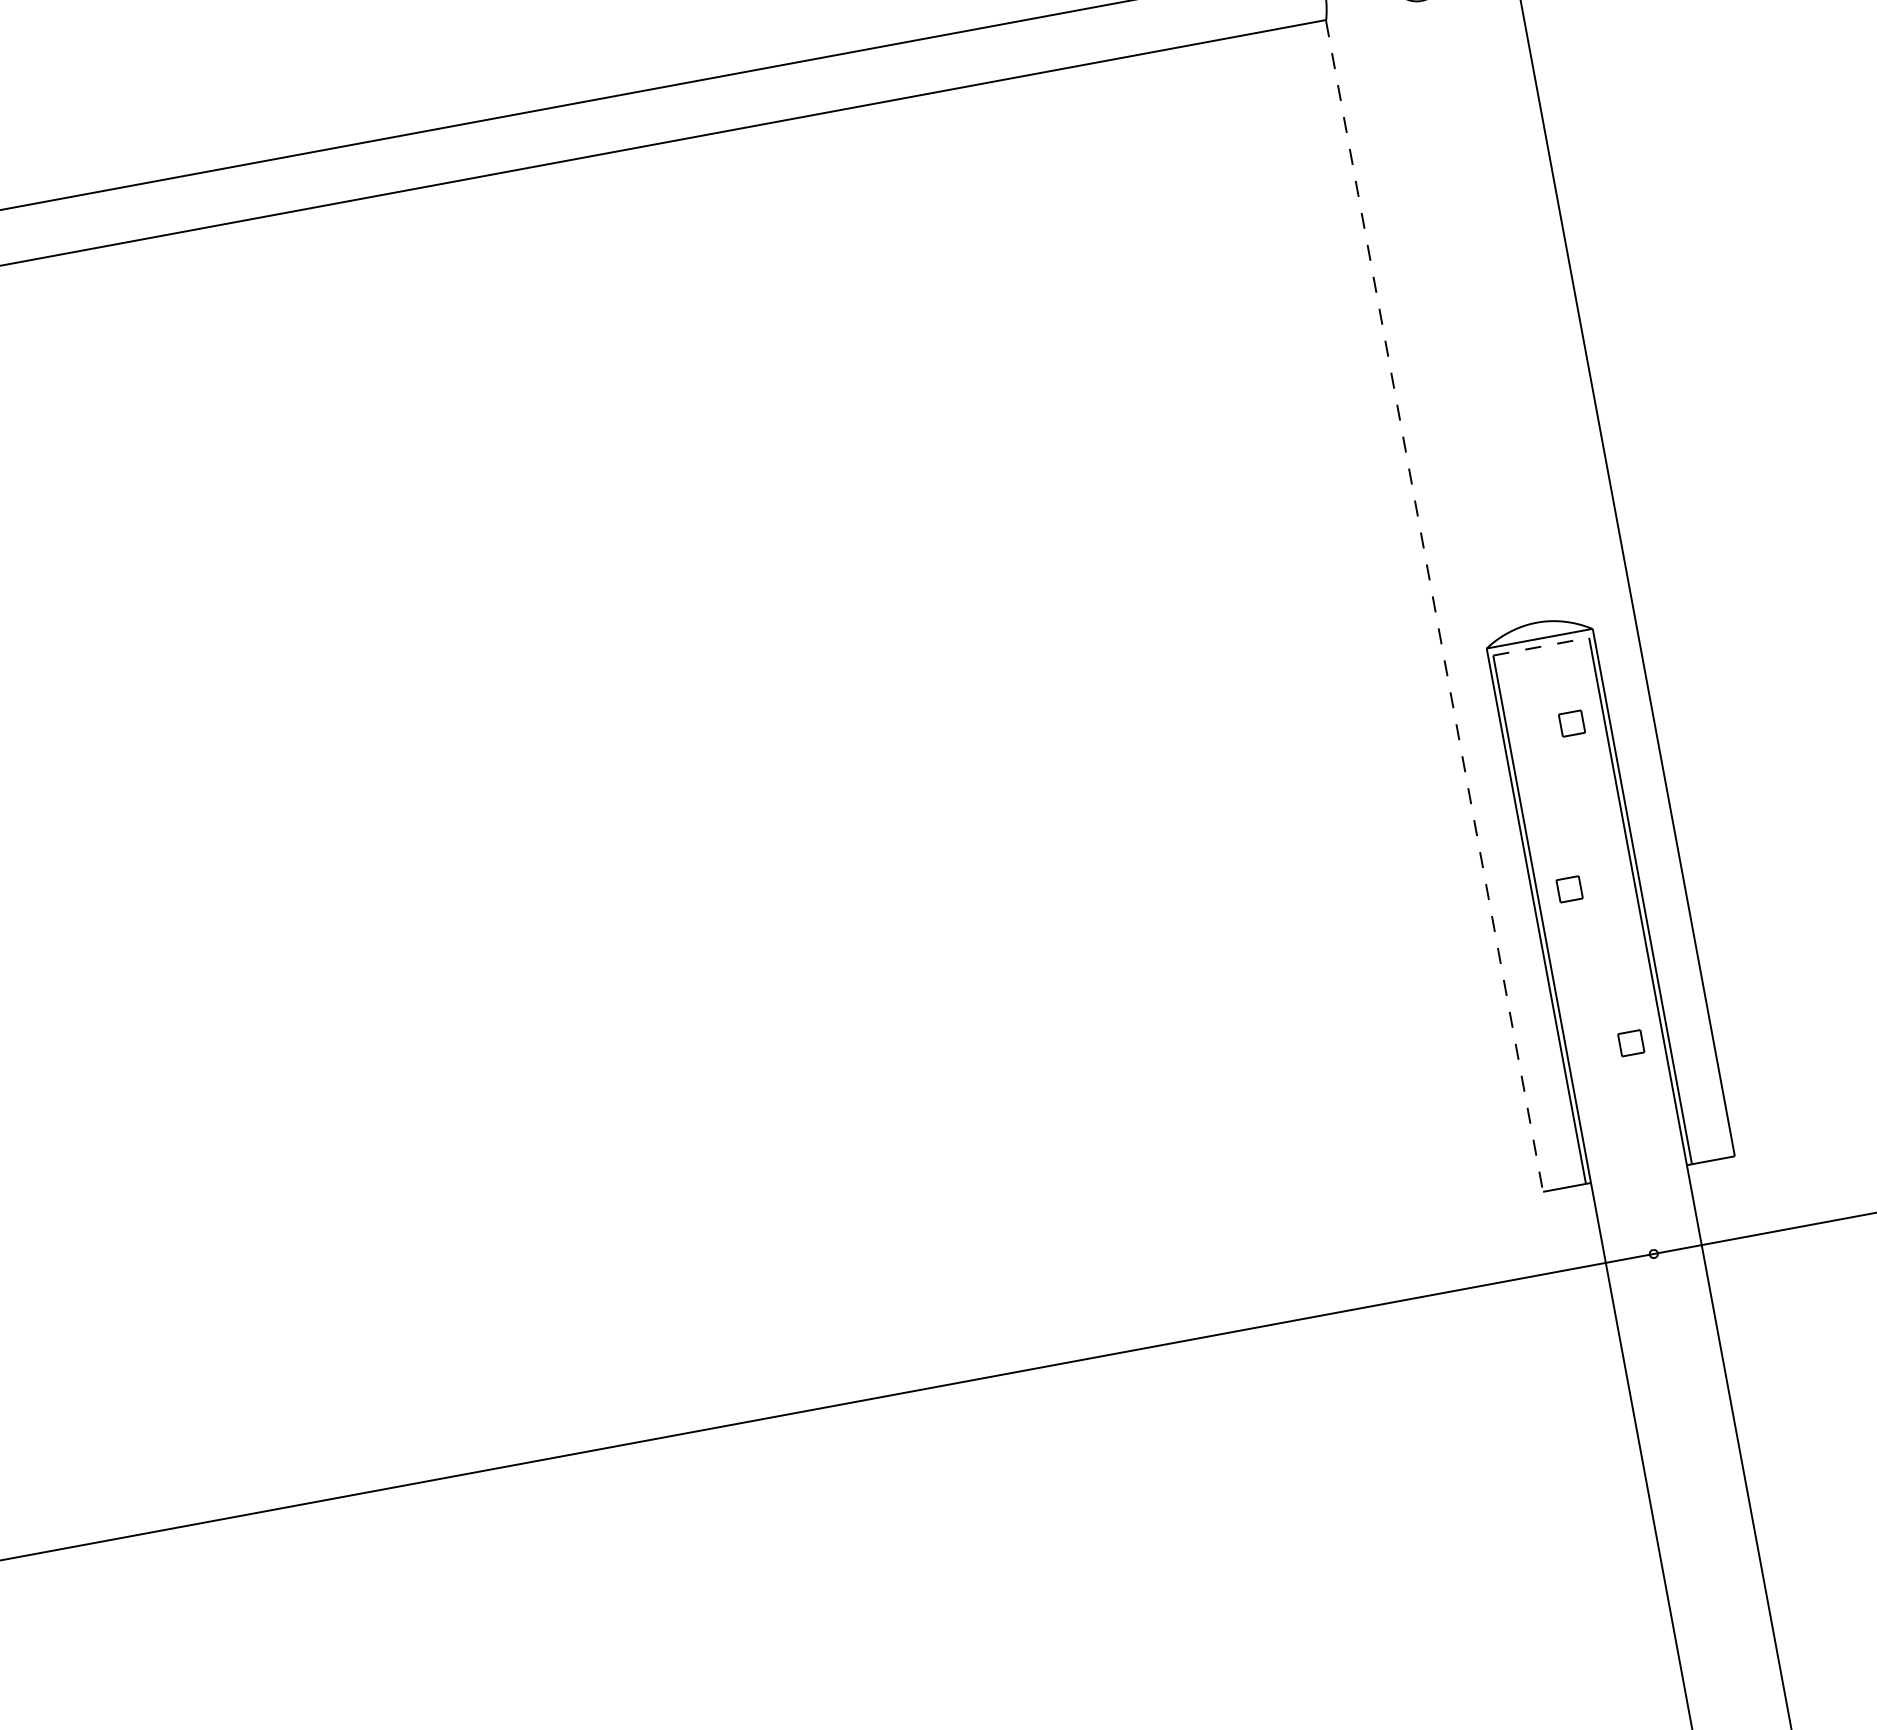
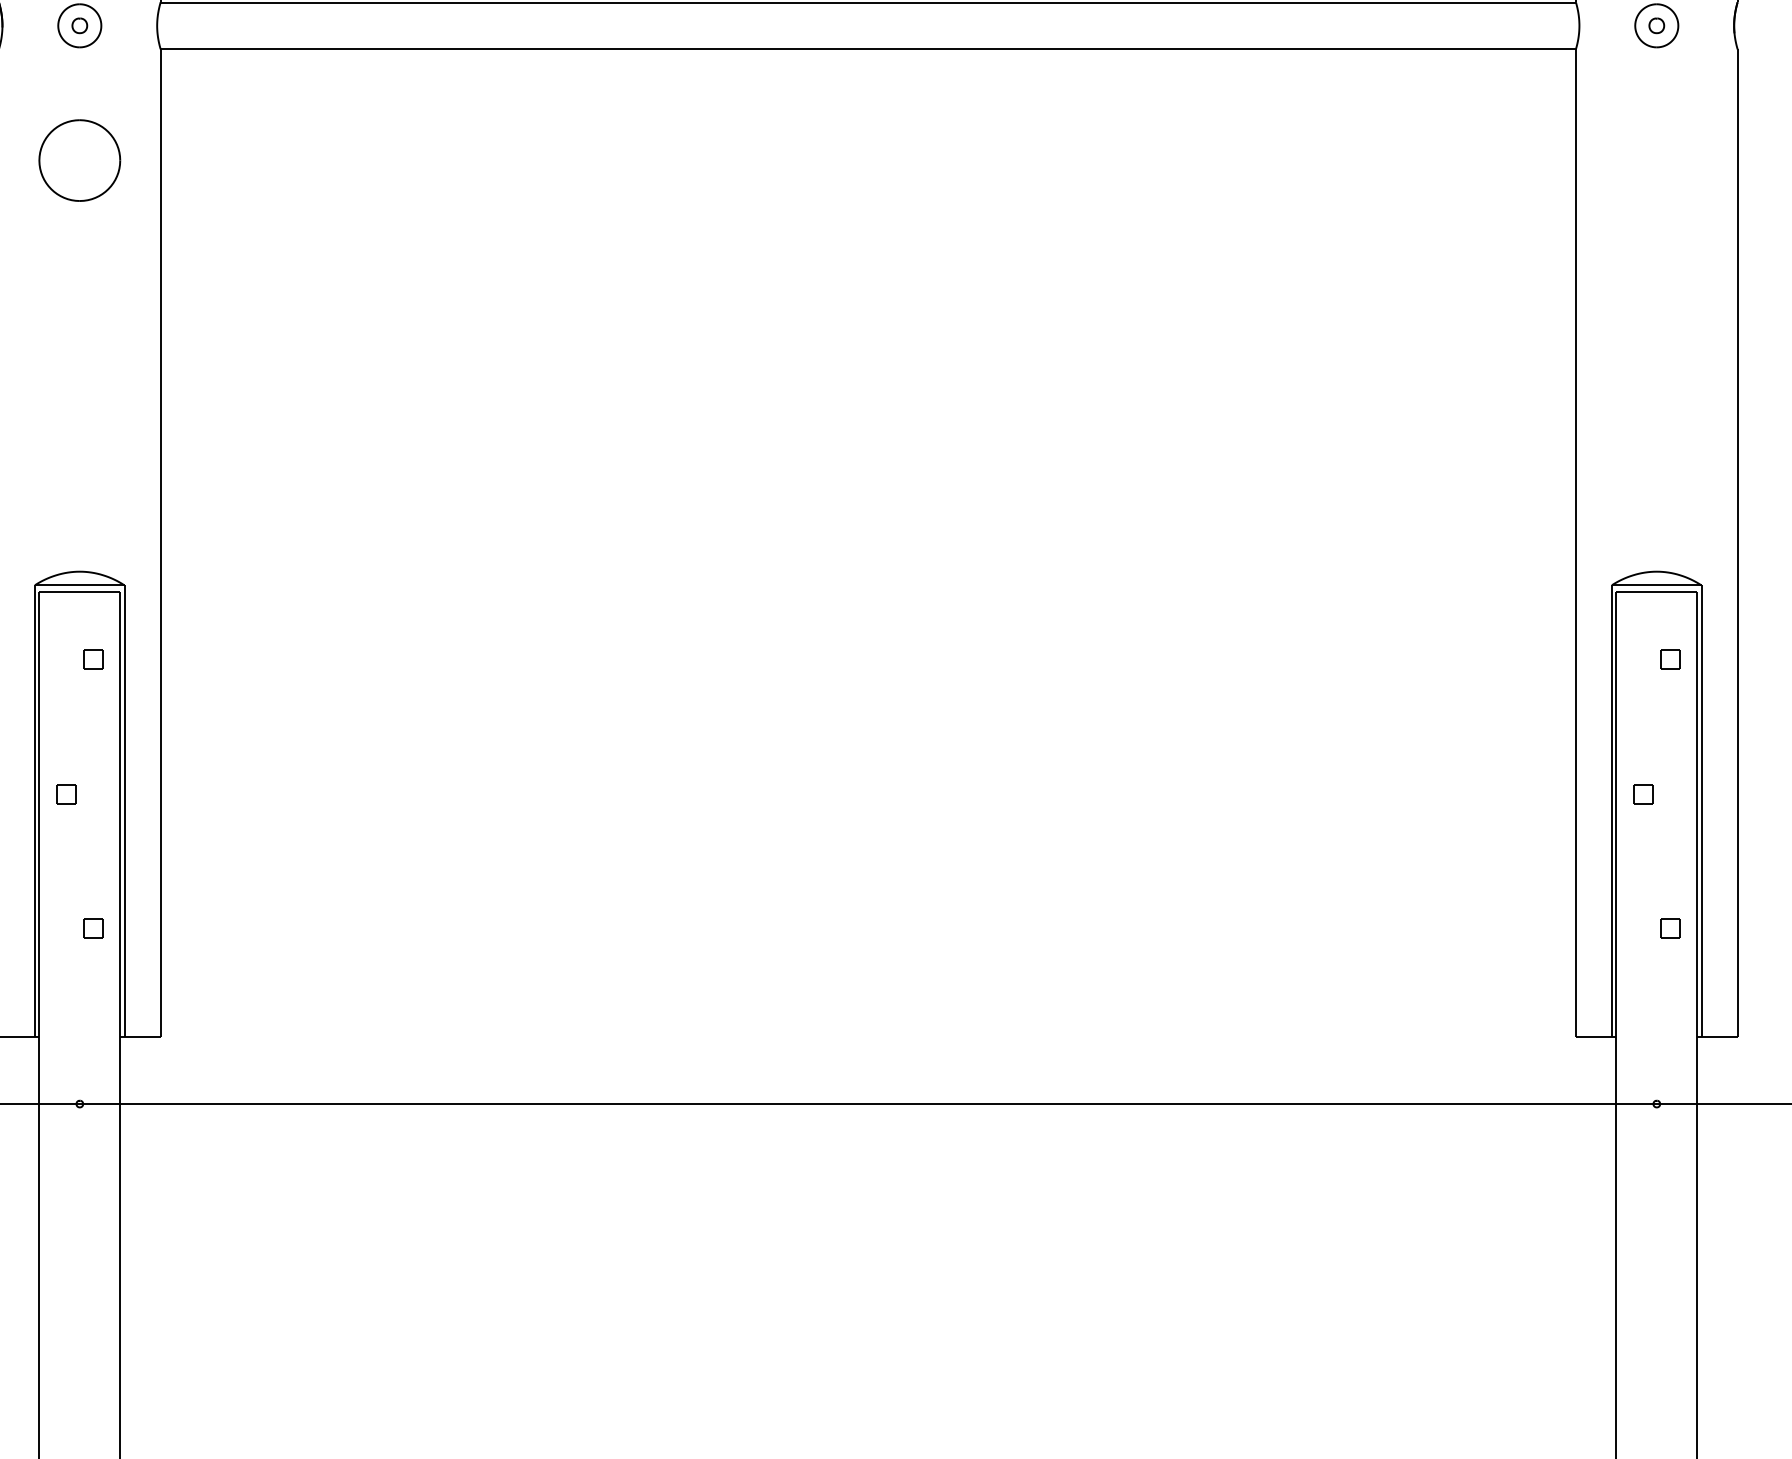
line: (1434, 607) -> (1575, 543), dashed -> solid
line: (1541, 646) -> (1657, 591), dashed -> solid

